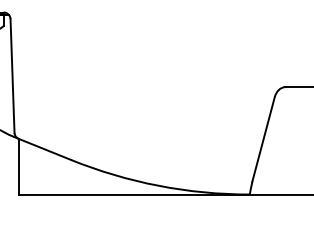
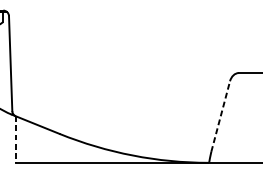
line: (263, 139) -> (220, 116), solid -> dashed
line: (18, 166) -> (15, 139), solid -> dashed

